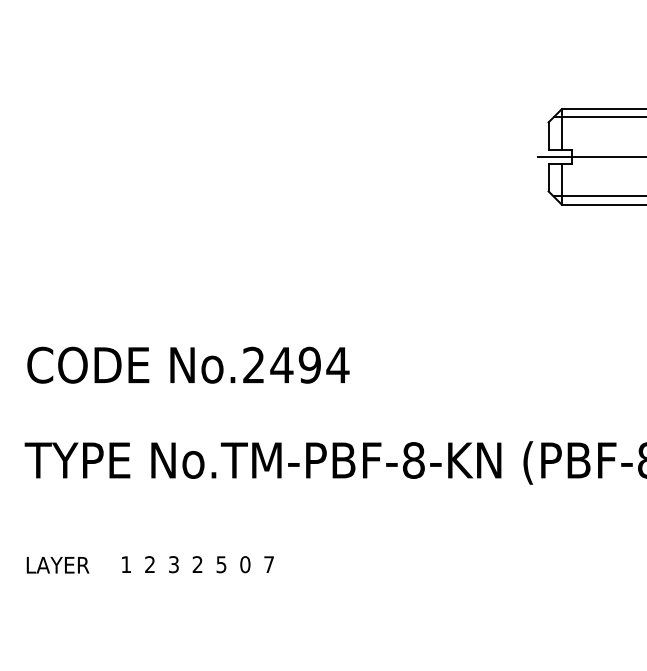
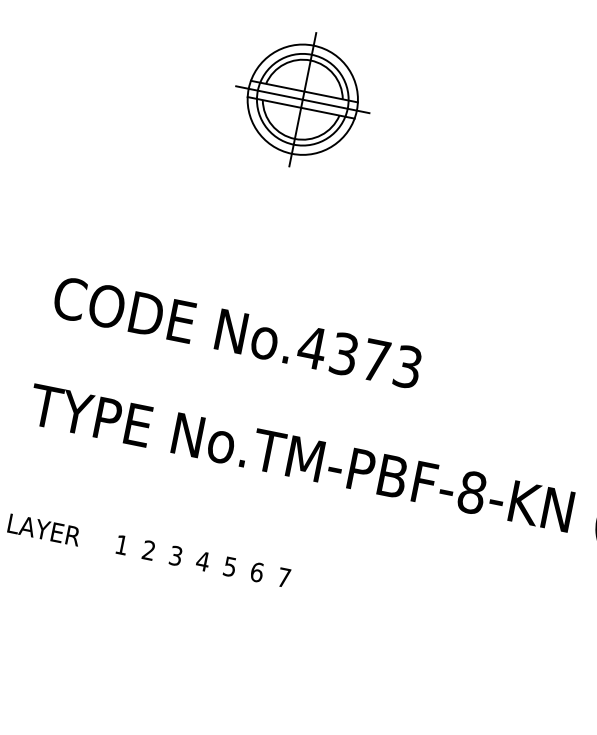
part: (203, 156) -> (303, 99), added
text: (295, 364) -> (359, 356), No.2494 -> No.4373
text: (197, 564) -> (202, 561), 2 -> 4
text: (245, 564) -> (257, 572), 0 -> 6

